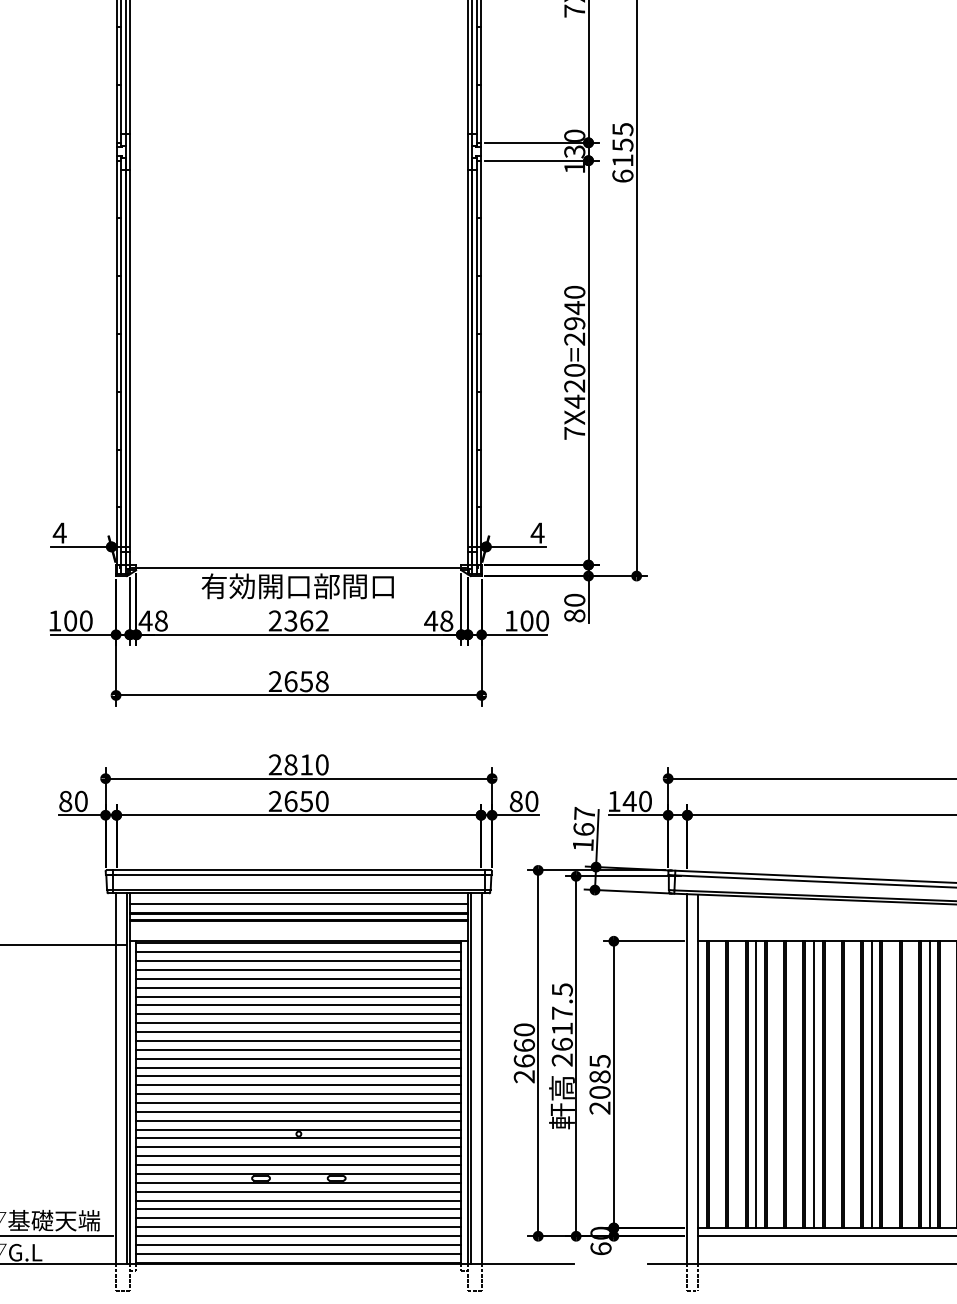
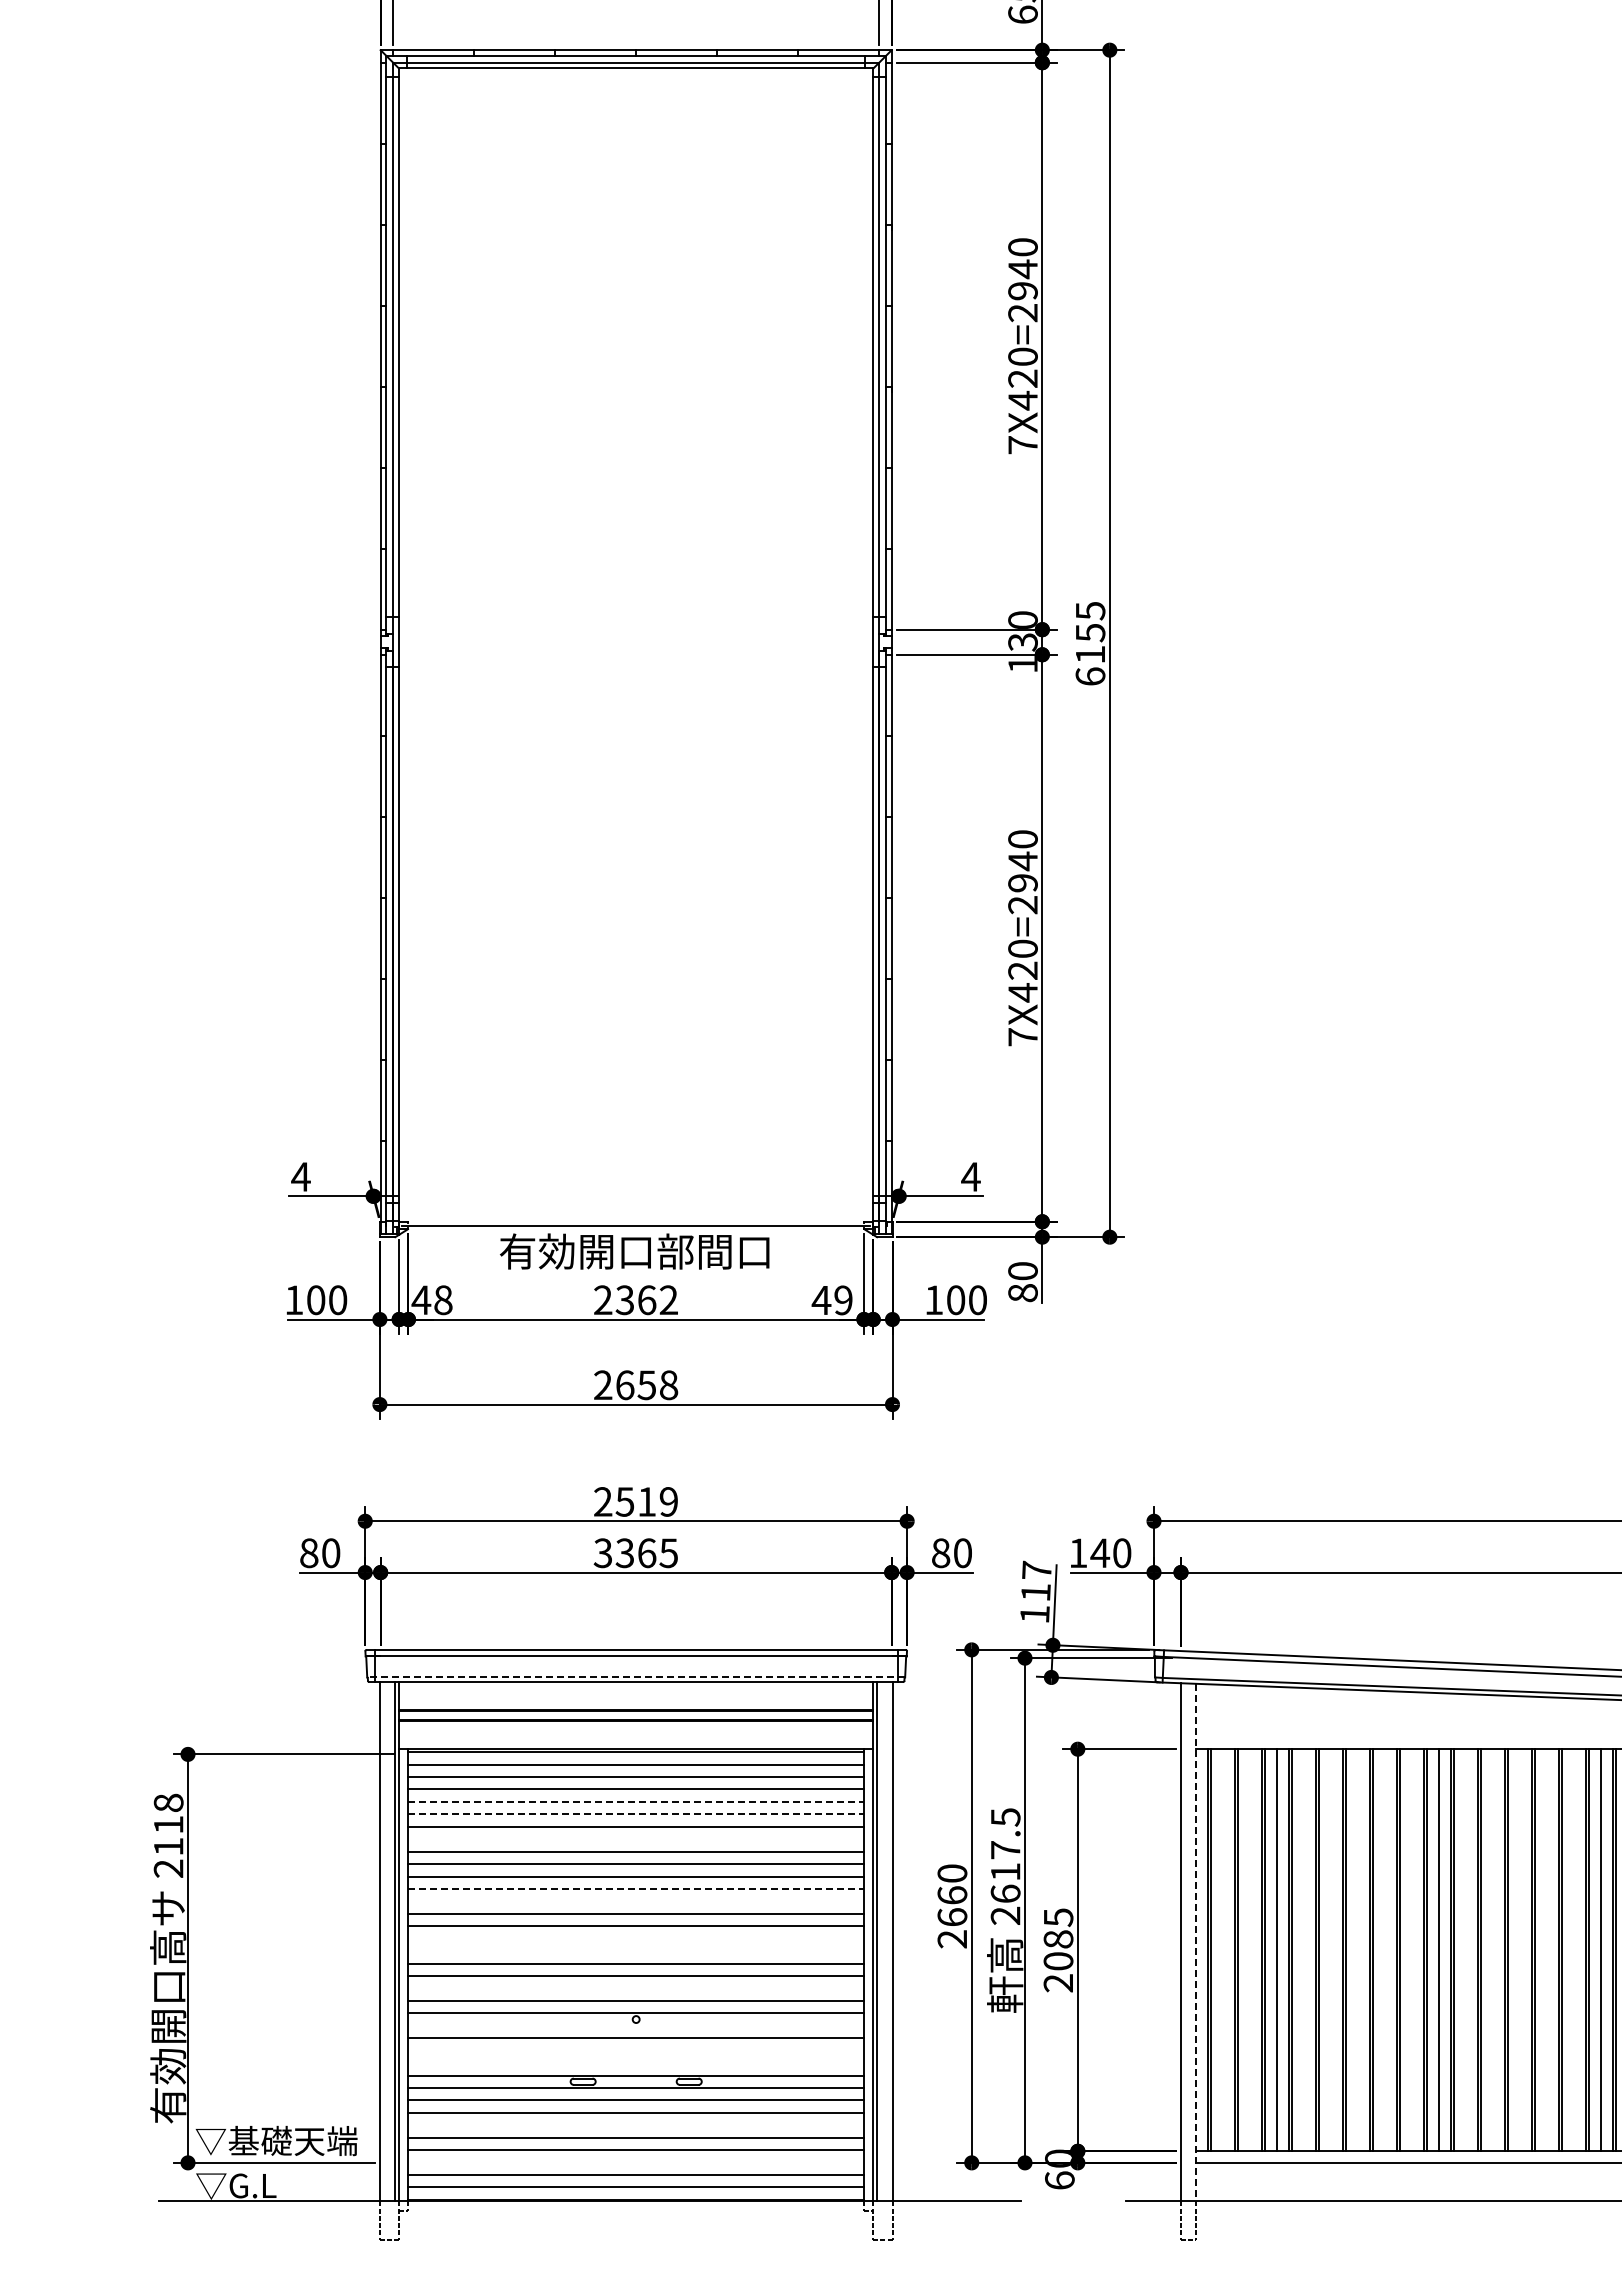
text: (446, 621) -> (843, 1300), 48 -> 49
text: (306, 764) -> (646, 1501), 2810 -> 2519
text: (298, 801) -> (635, 1553), 2650 -> 3365
text: (583, 829) -> (1035, 1592), 167 -> 117
line: (299, 890) -> (636, 1677), solid -> dashed
line: (299, 904) -> (636, 1697), removed
line: (299, 978) -> (636, 1801), solid -> dashed
line: (299, 987) -> (636, 1814), solid -> dashed
line: (298, 1005) -> (635, 1839), removed
line: (299, 1040) -> (636, 1888), solid -> dashed
line: (298, 1049) -> (635, 1901), removed
line: (298, 1076) -> (635, 1938), removed
line: (698, 1079) -> (1196, 1942), solid -> dashed
line: (814, 1084) -> (1358, 1950), removed
line: (929, 1084) -> (1520, 1950), removed
line: (298, 1085) -> (635, 1951), removed
line: (298, 1111) -> (635, 1988), removed
line: (298, 1138) -> (635, 2025), removed
line: (298, 1156) -> (635, 2050), removed
line: (298, 1165) -> (635, 2063), removed
line: (298, 1209) -> (635, 2125), removed
line: (298, 1236) -> (635, 2162), removed

